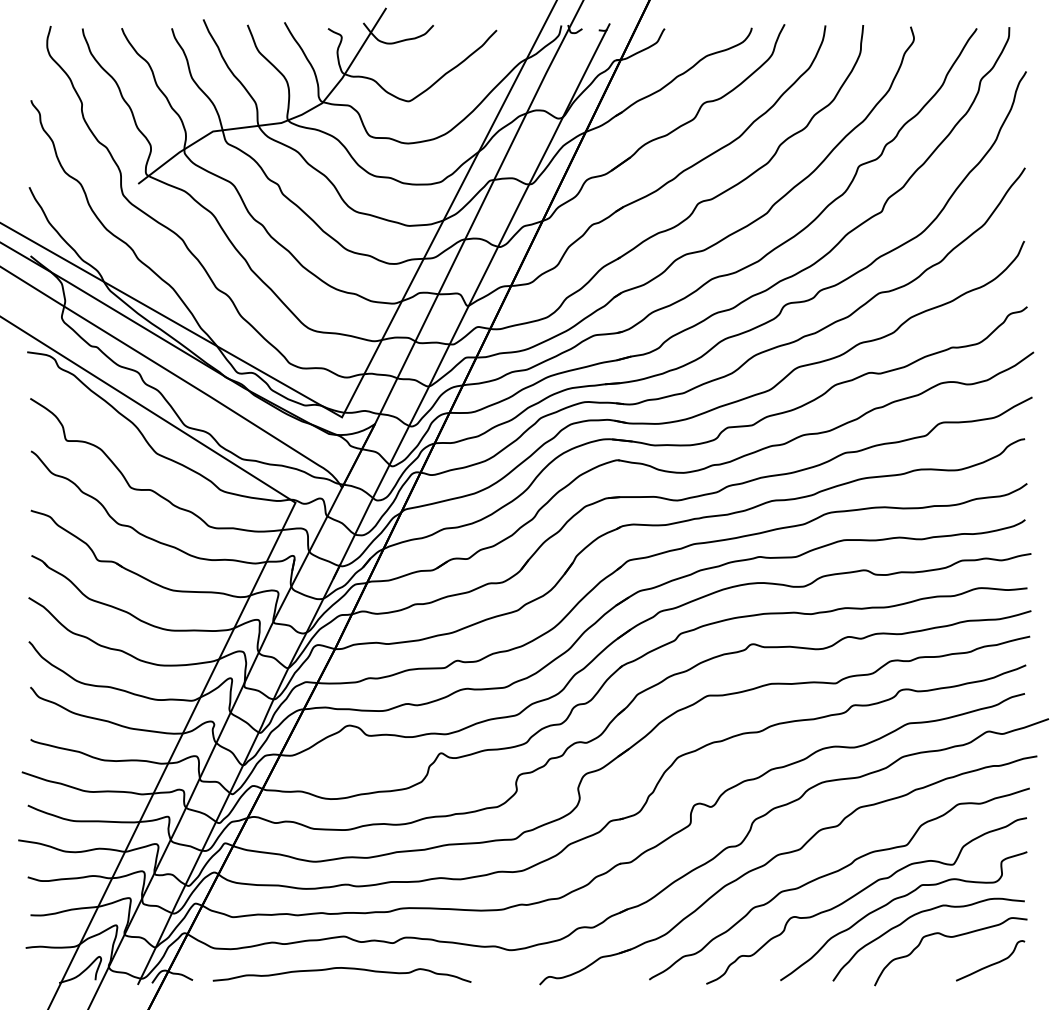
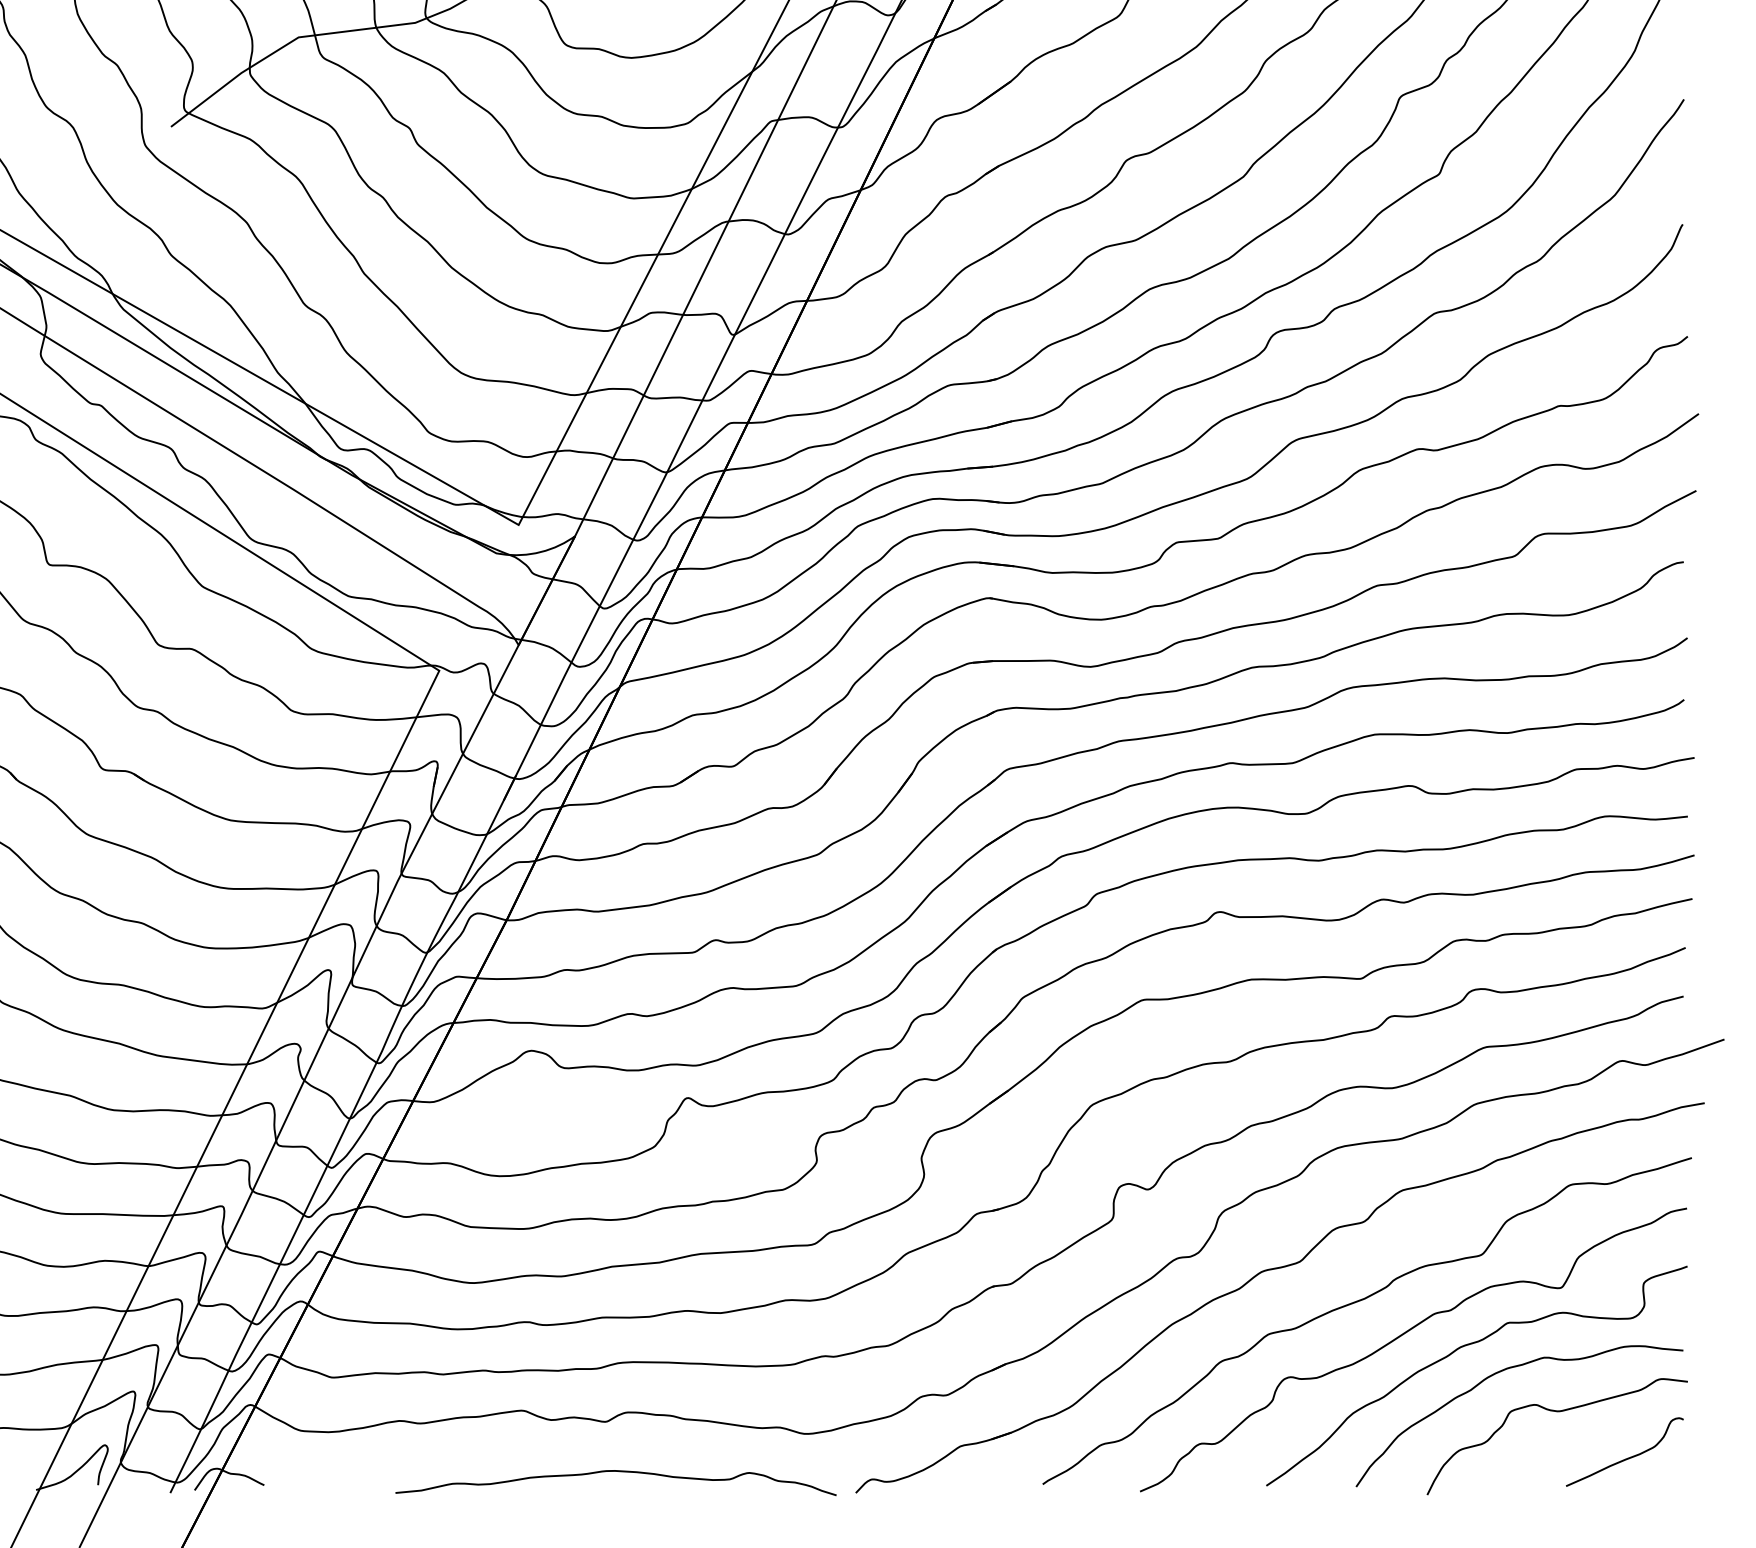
curve: (341, 968) -> (614, 1471), moved

